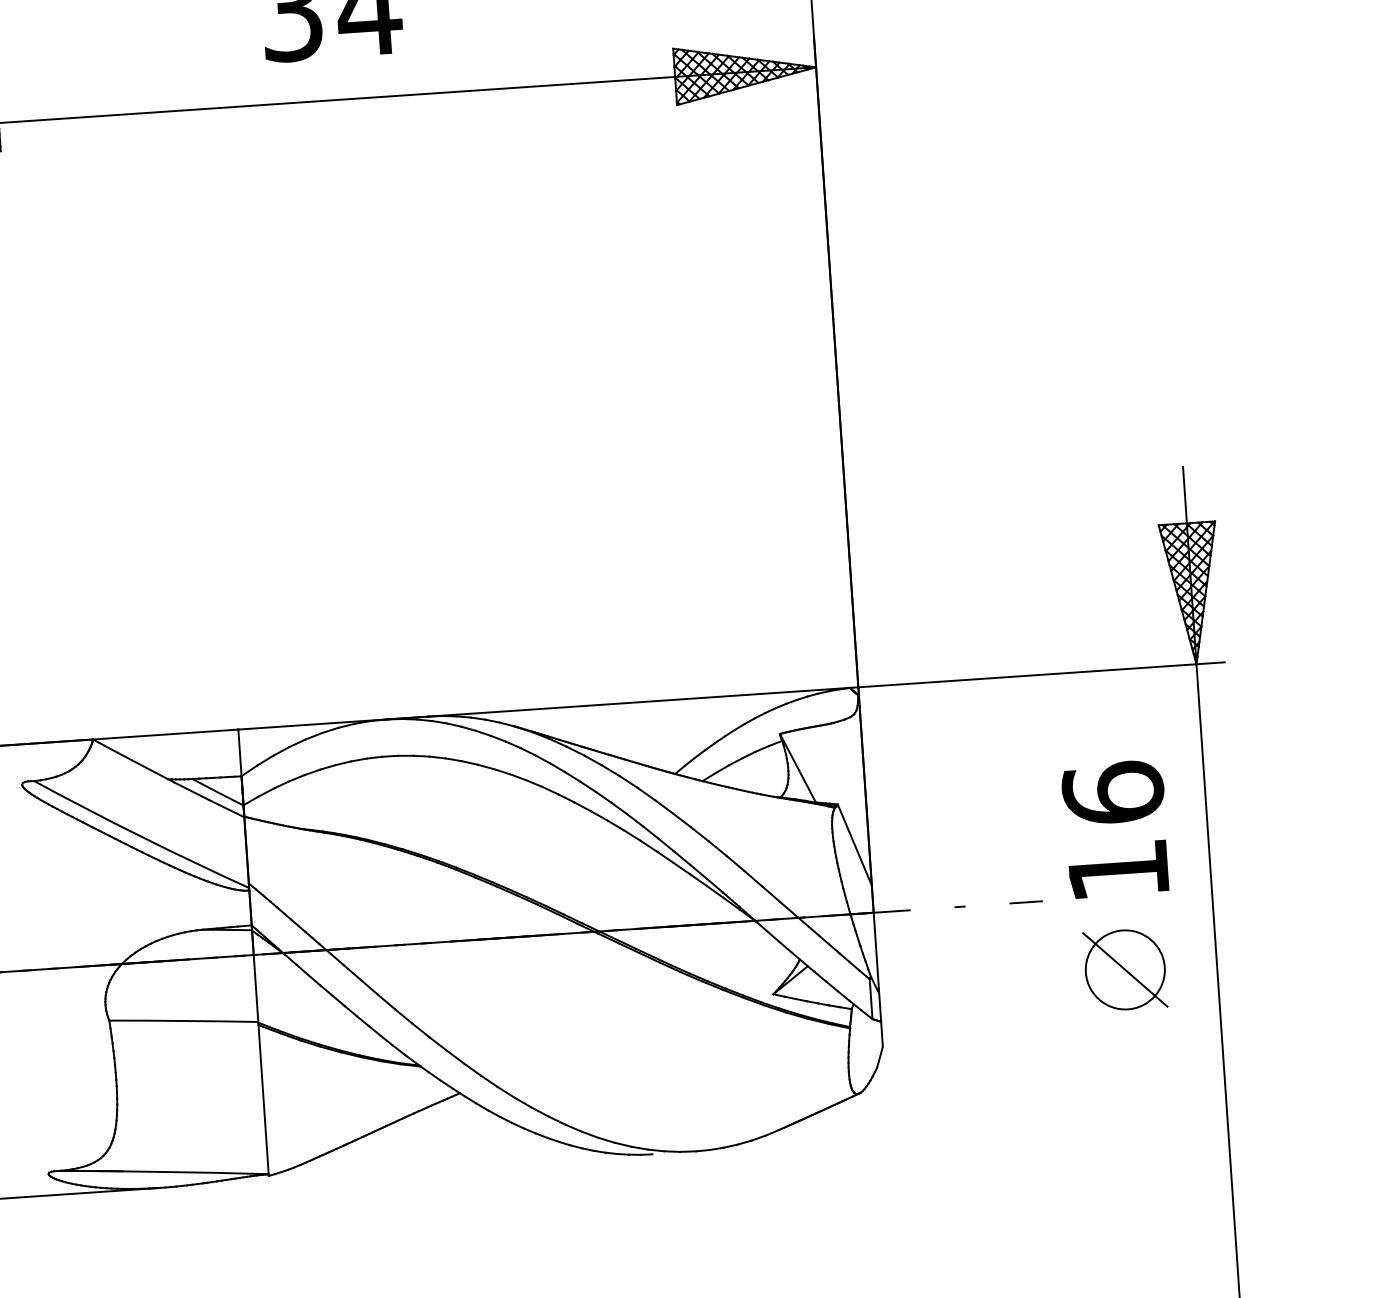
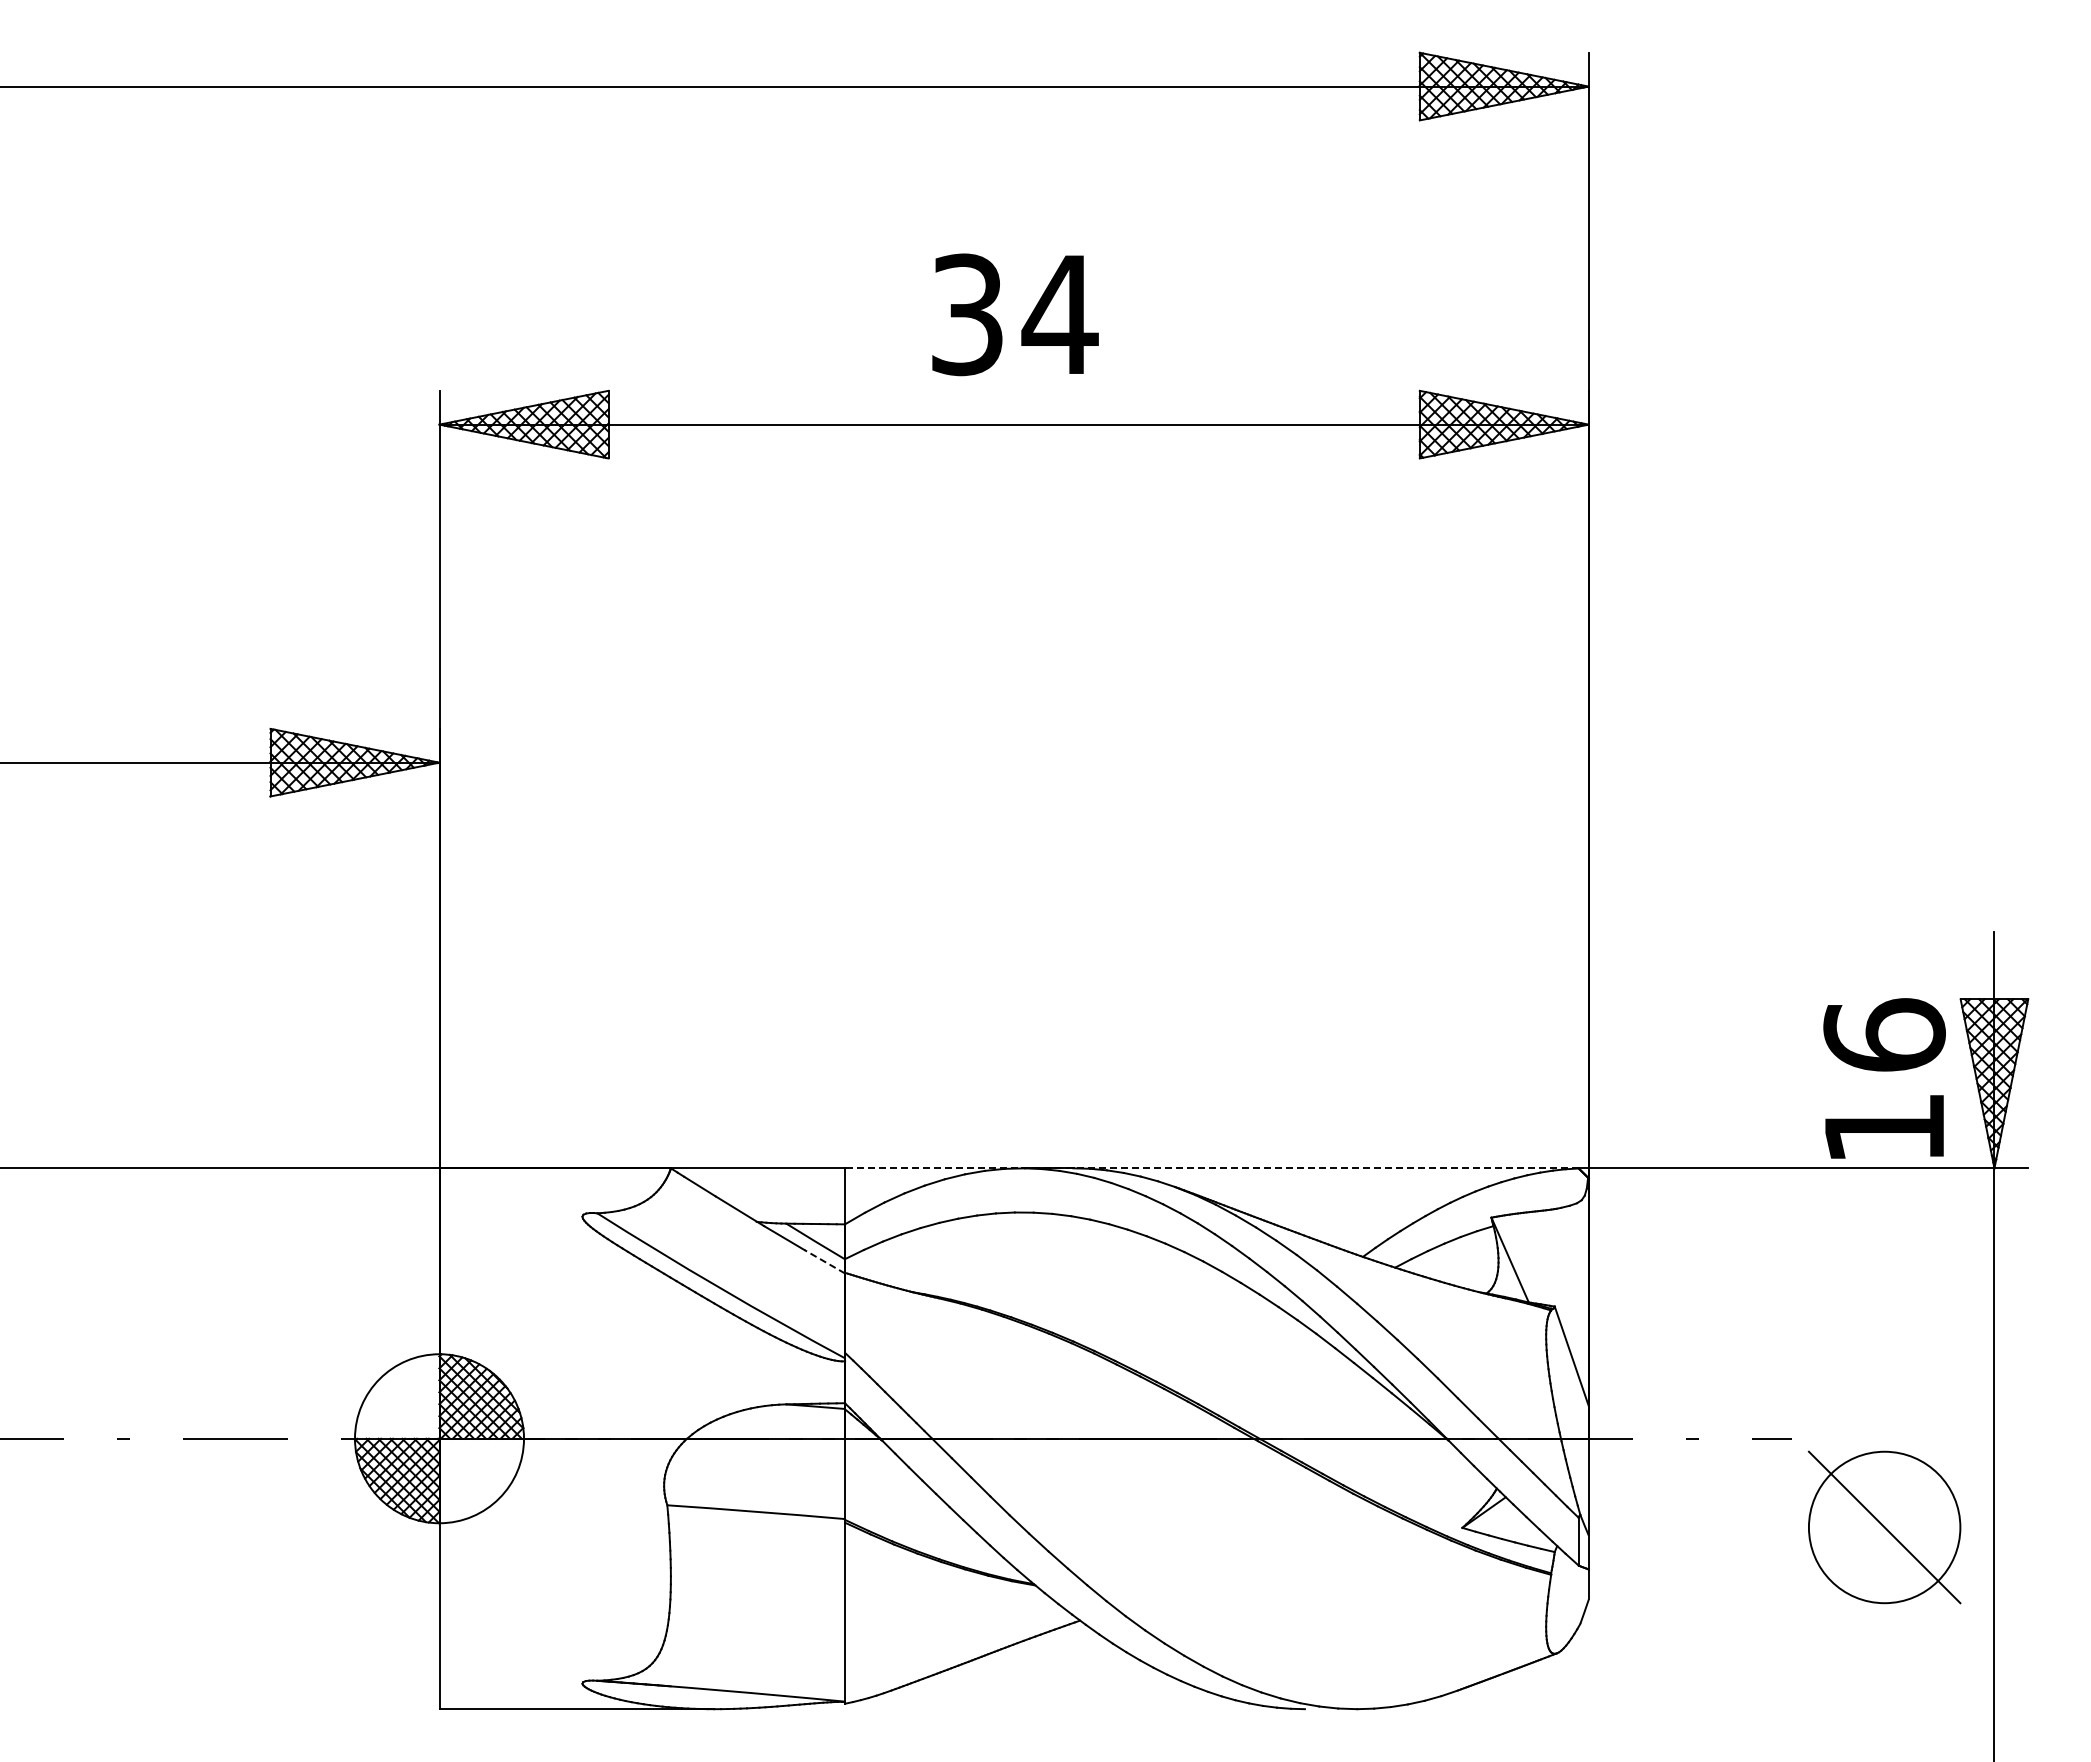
line: (543, 708) -> (1211, 1168), solid -> dashed
line: (226, 808) -> (824, 1261), solid -> dashed
text: (1115, 829) -> (1884, 1078), moved
part: (1125, 969) -> (1884, 1527), size x1.6

